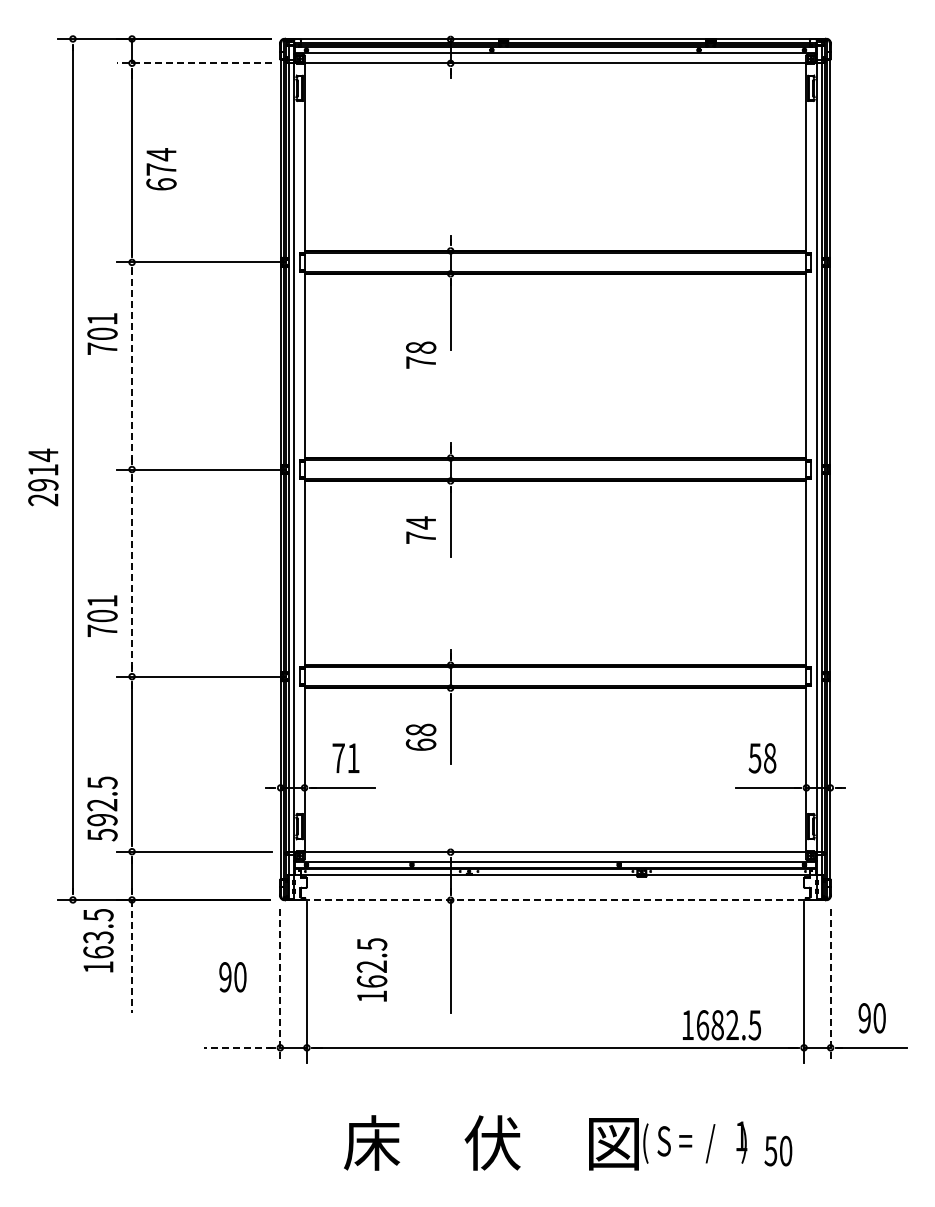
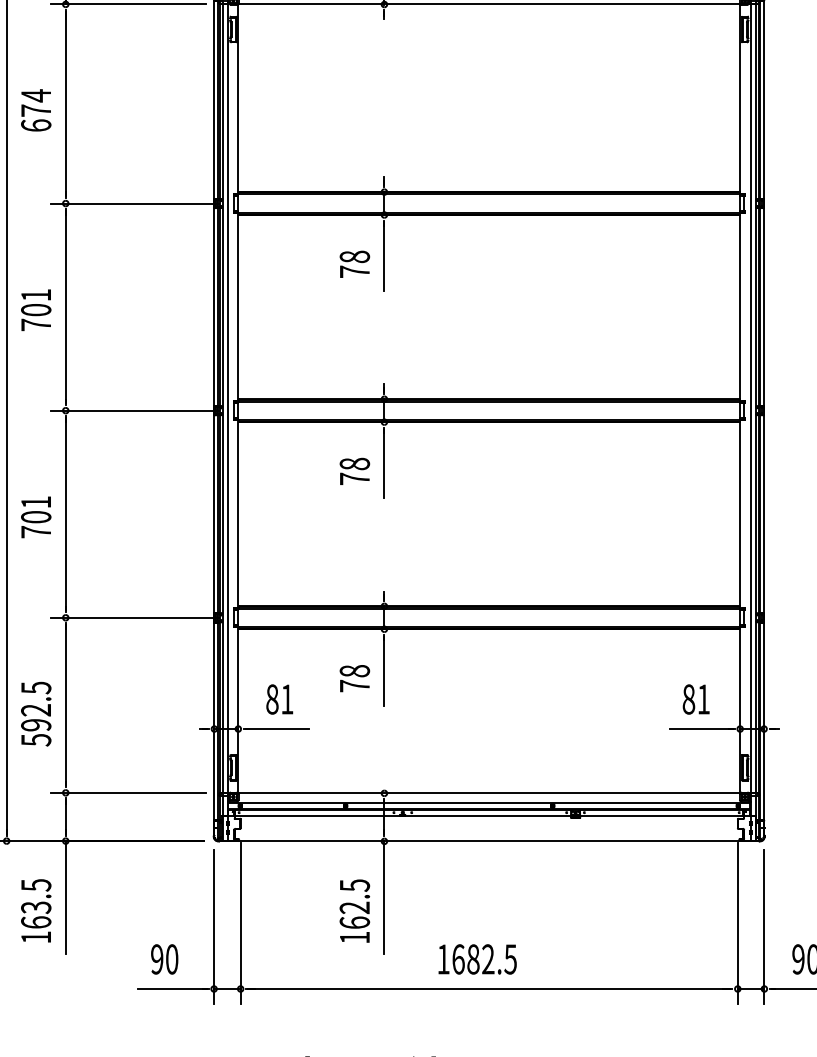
line: (194, 63) -> (128, 4), dashed -> solid
text: (161, 169) -> (36, 110), moved
text: (102, 333) -> (36, 309), moved
text: (421, 354) -> (355, 263), moved
line: (132, 365) -> (66, 306), dashed -> solid
text: (421, 522) -> (355, 463), 74 -> 78
line: (132, 572) -> (66, 513), dashed -> solid
text: (102, 615) -> (36, 516), moved
text: (420, 744) -> (354, 685), 68 -> 78
text: (338, 758) -> (272, 699), 71 -> 81
text: (762, 758) -> (696, 699), 58 -> 81
text: (102, 808) -> (36, 713), moved
line: (555, 899) -> (489, 840), dashed -> solid
text: (98, 940) -> (36, 910), moved
line: (132, 956) -> (66, 897), dashed -> solid
text: (371, 969) -> (354, 910), moved
text: (232, 977) -> (164, 959), moved
line: (280, 985) -> (214, 926), dashed -> solid
line: (830, 985) -> (764, 926), dashed -> solid
text: (721, 1025) -> (477, 959), moved
line: (238, 1047) -> (172, 988), dashed -> solid

